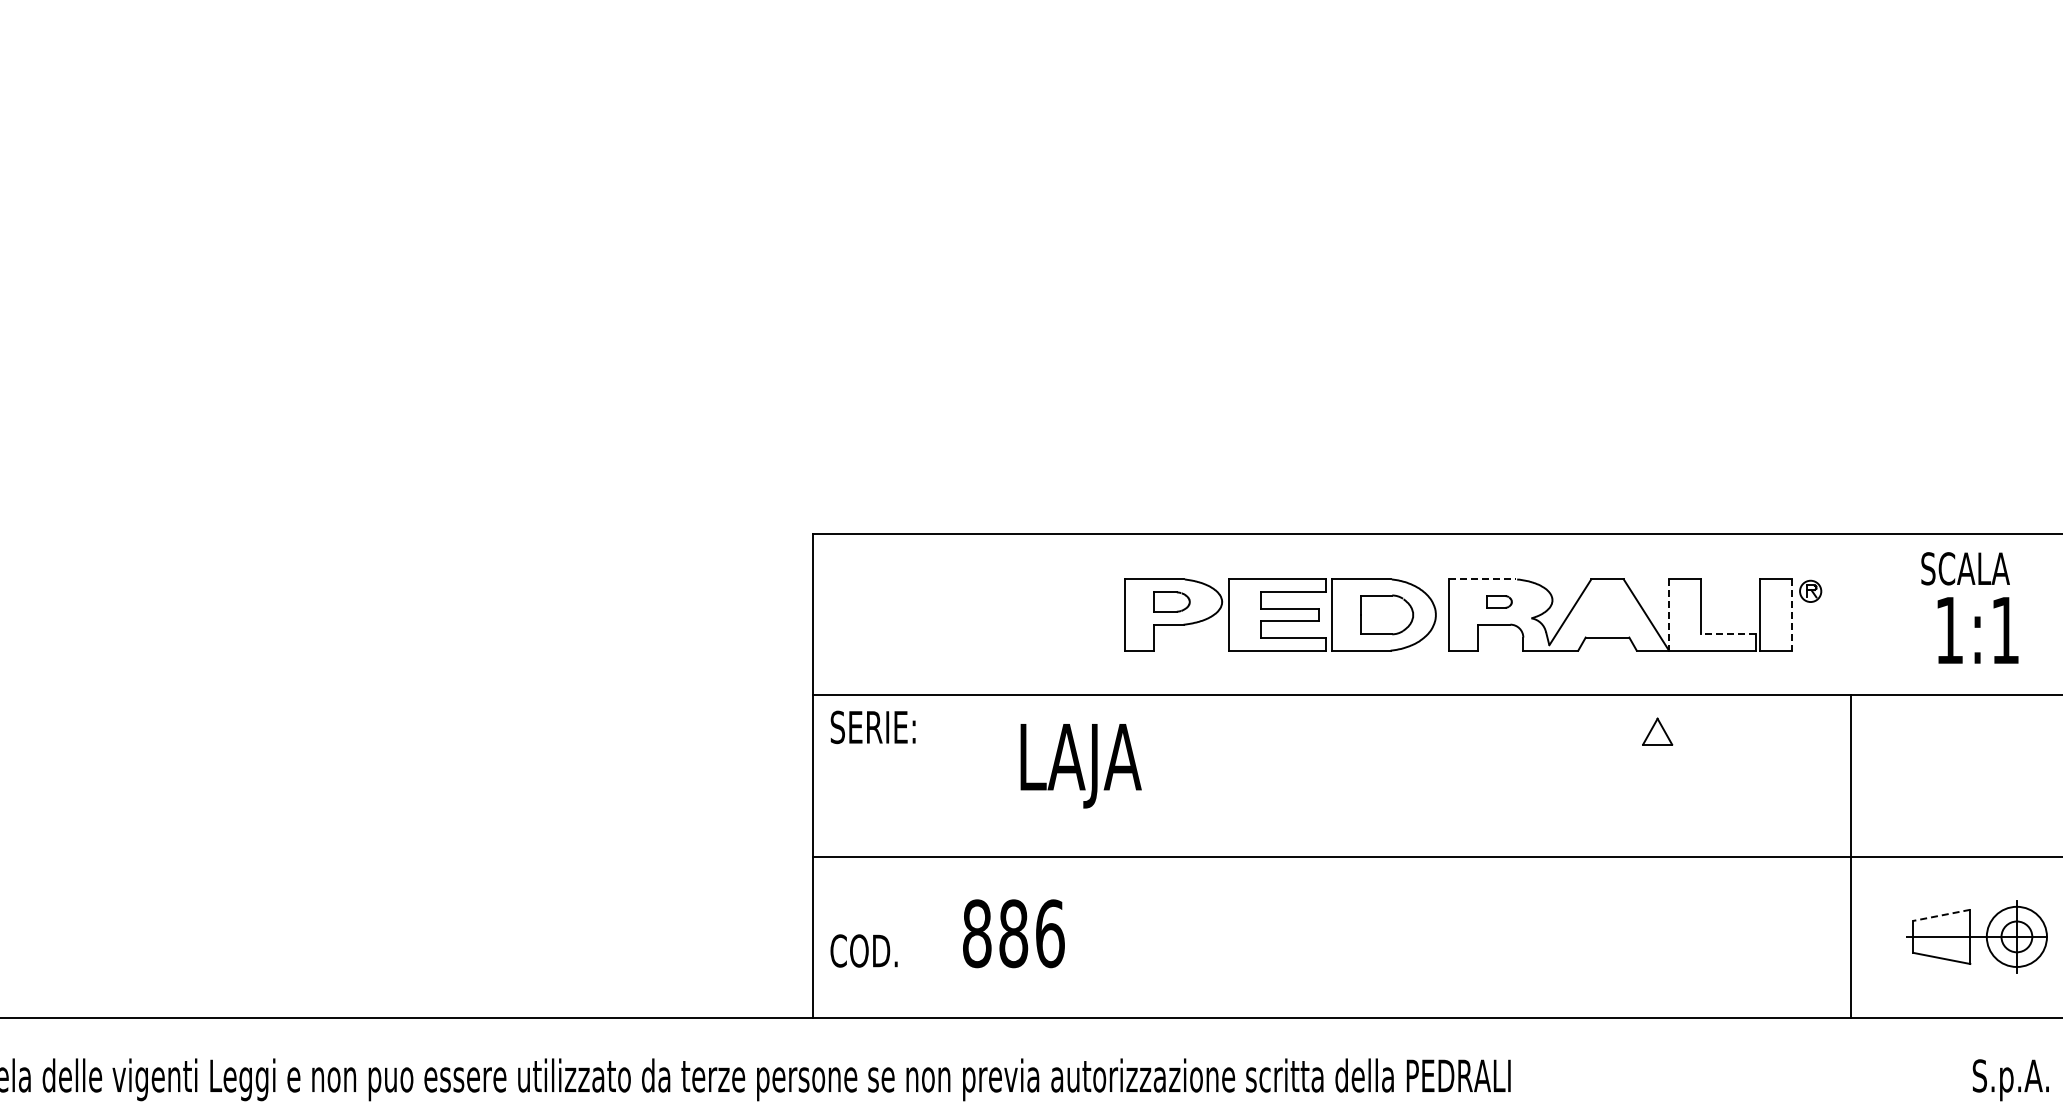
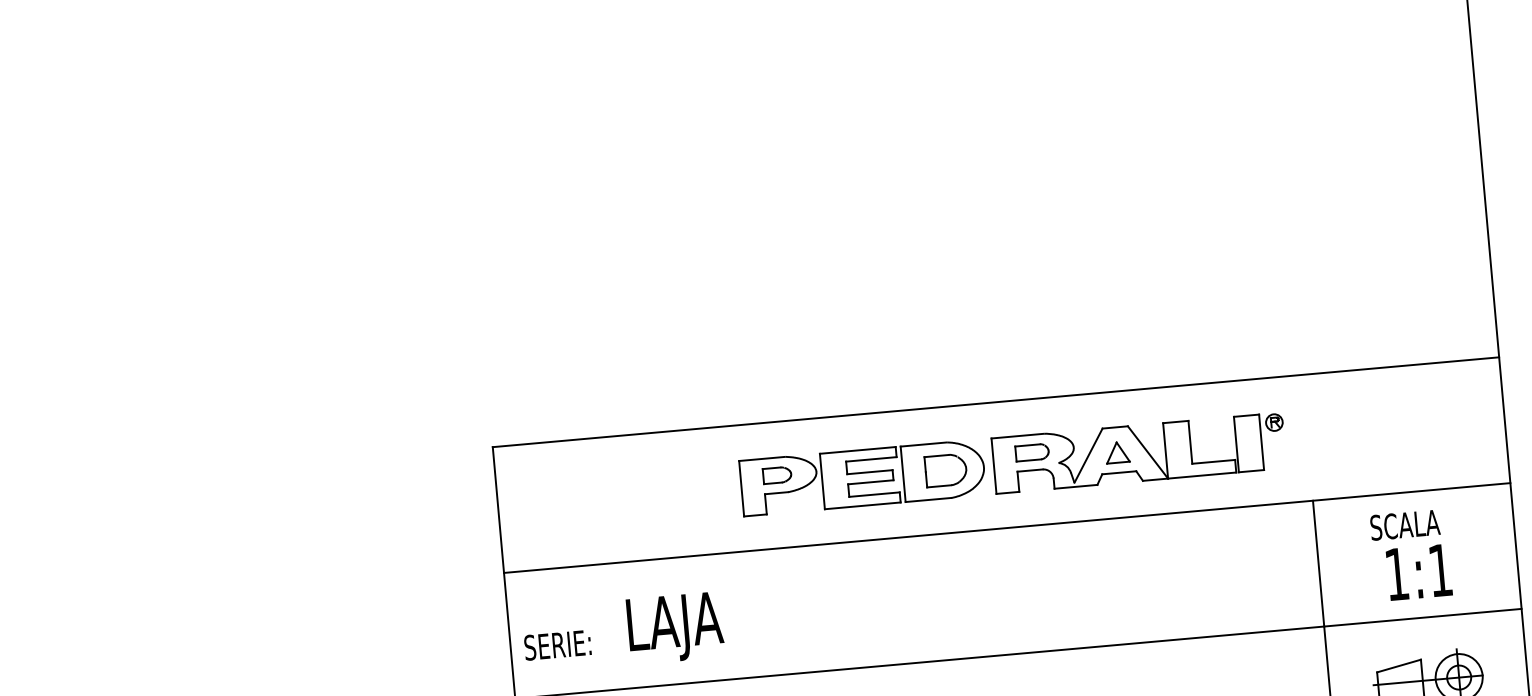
line: (1482, 579) -> (1017, 436), dashed -> solid
part: (1499, 601) -> (1032, 452), size x1.67
text: (1969, 607) -> (1410, 555), moved
line: (1669, 615) -> (1166, 451), dashed -> solid
line: (1792, 615) -> (1261, 442), dashed -> solid
line: (1728, 634) -> (1213, 461), dashed -> solid
text: (872, 727) -> (557, 645), moved
part: (1657, 731) -> (1117, 452), moved
text: (1080, 766) -> (675, 628), moved
line: (1941, 915) -> (1398, 666), dashed -> solid

